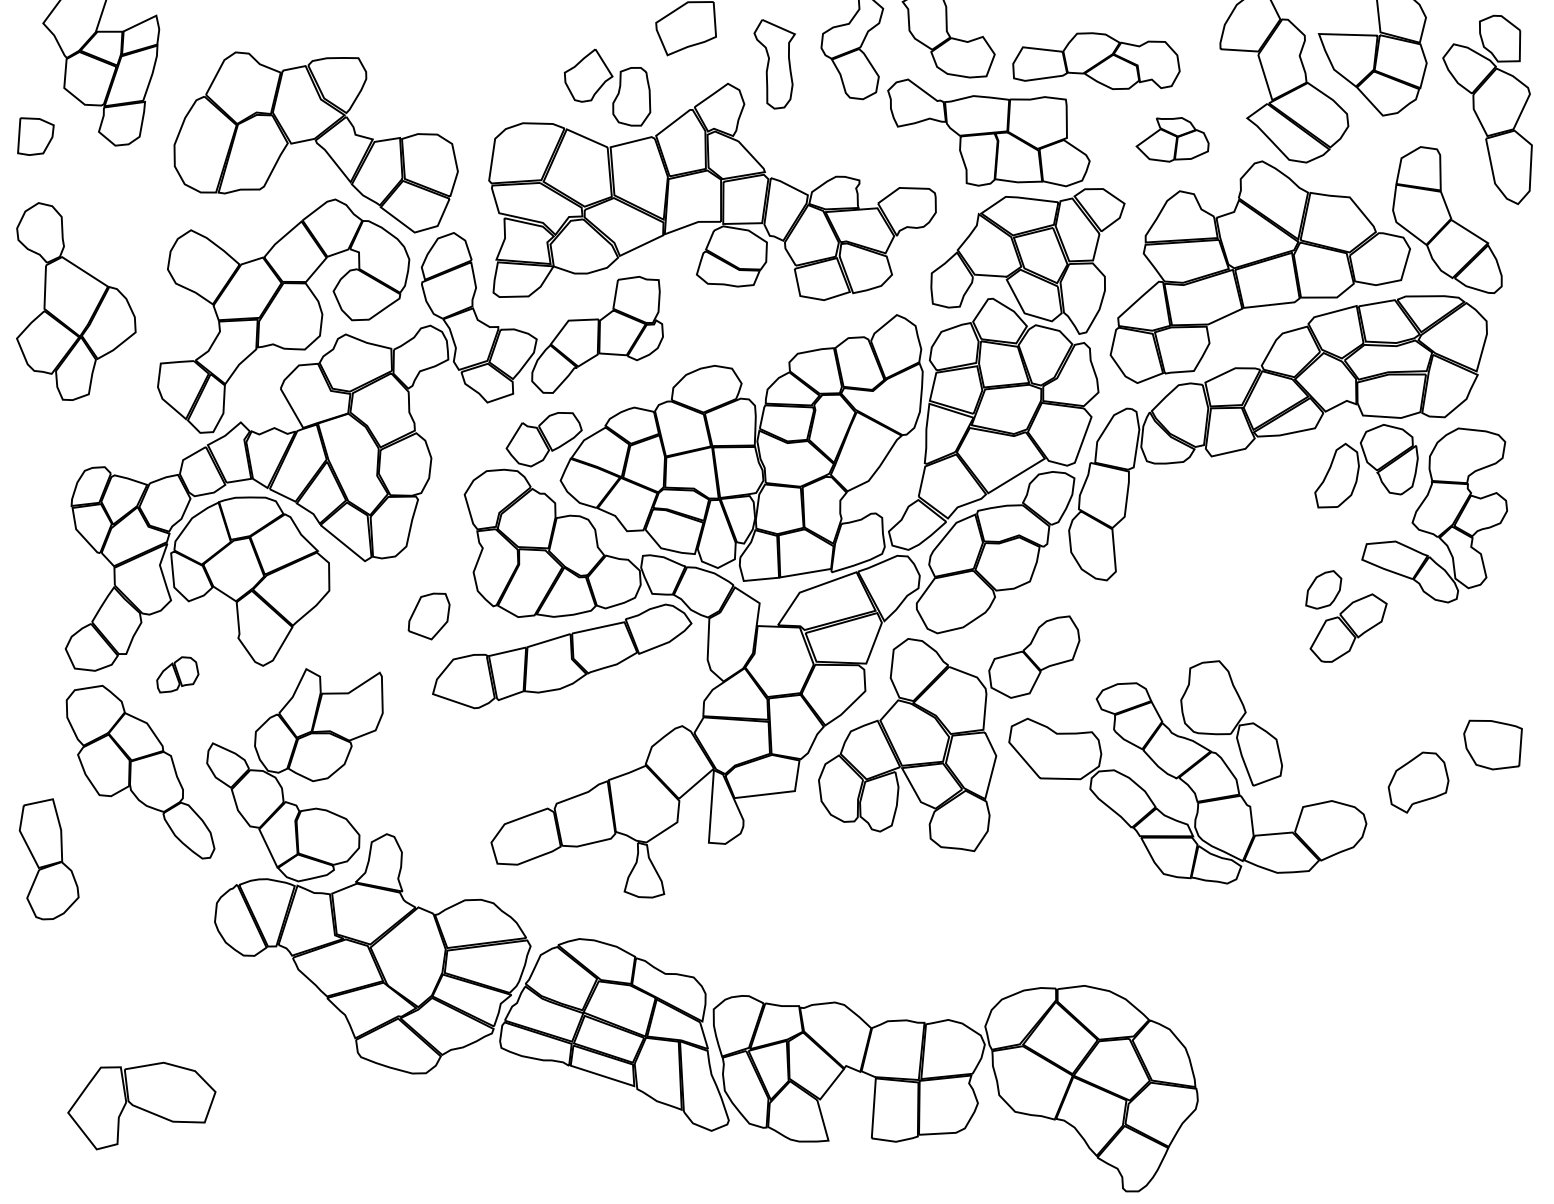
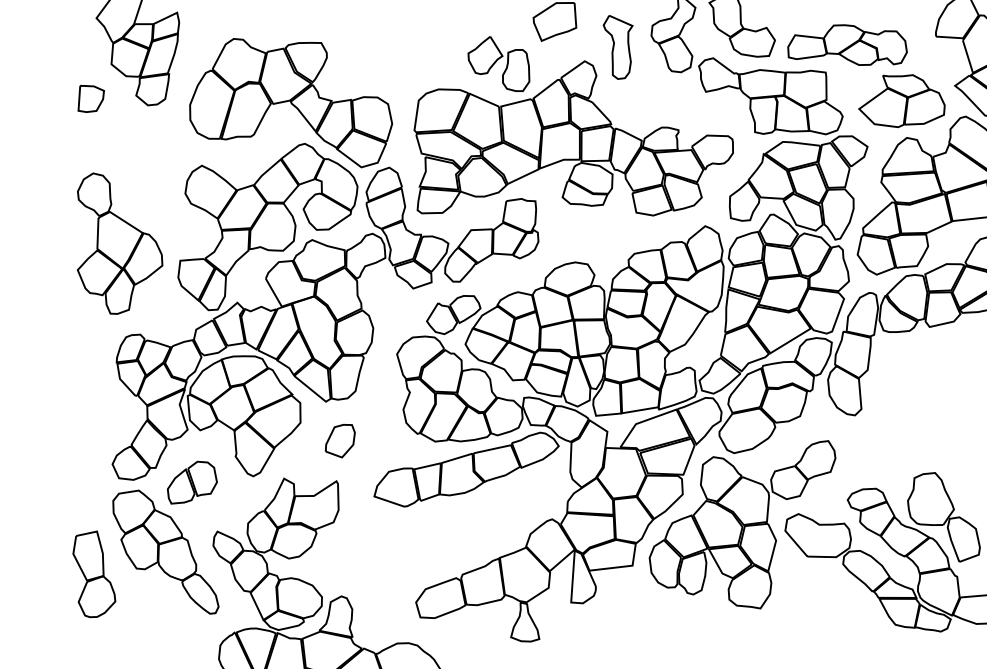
part: (1172, 139) -> (901, 101), size x1.67
part: (76, 301) -> (120, 243), moved
part: (428, 616) -> (339, 441), moved
part: (177, 674) -> (192, 482), size x1.67
part: (48, 859) -> (93, 574), moved

